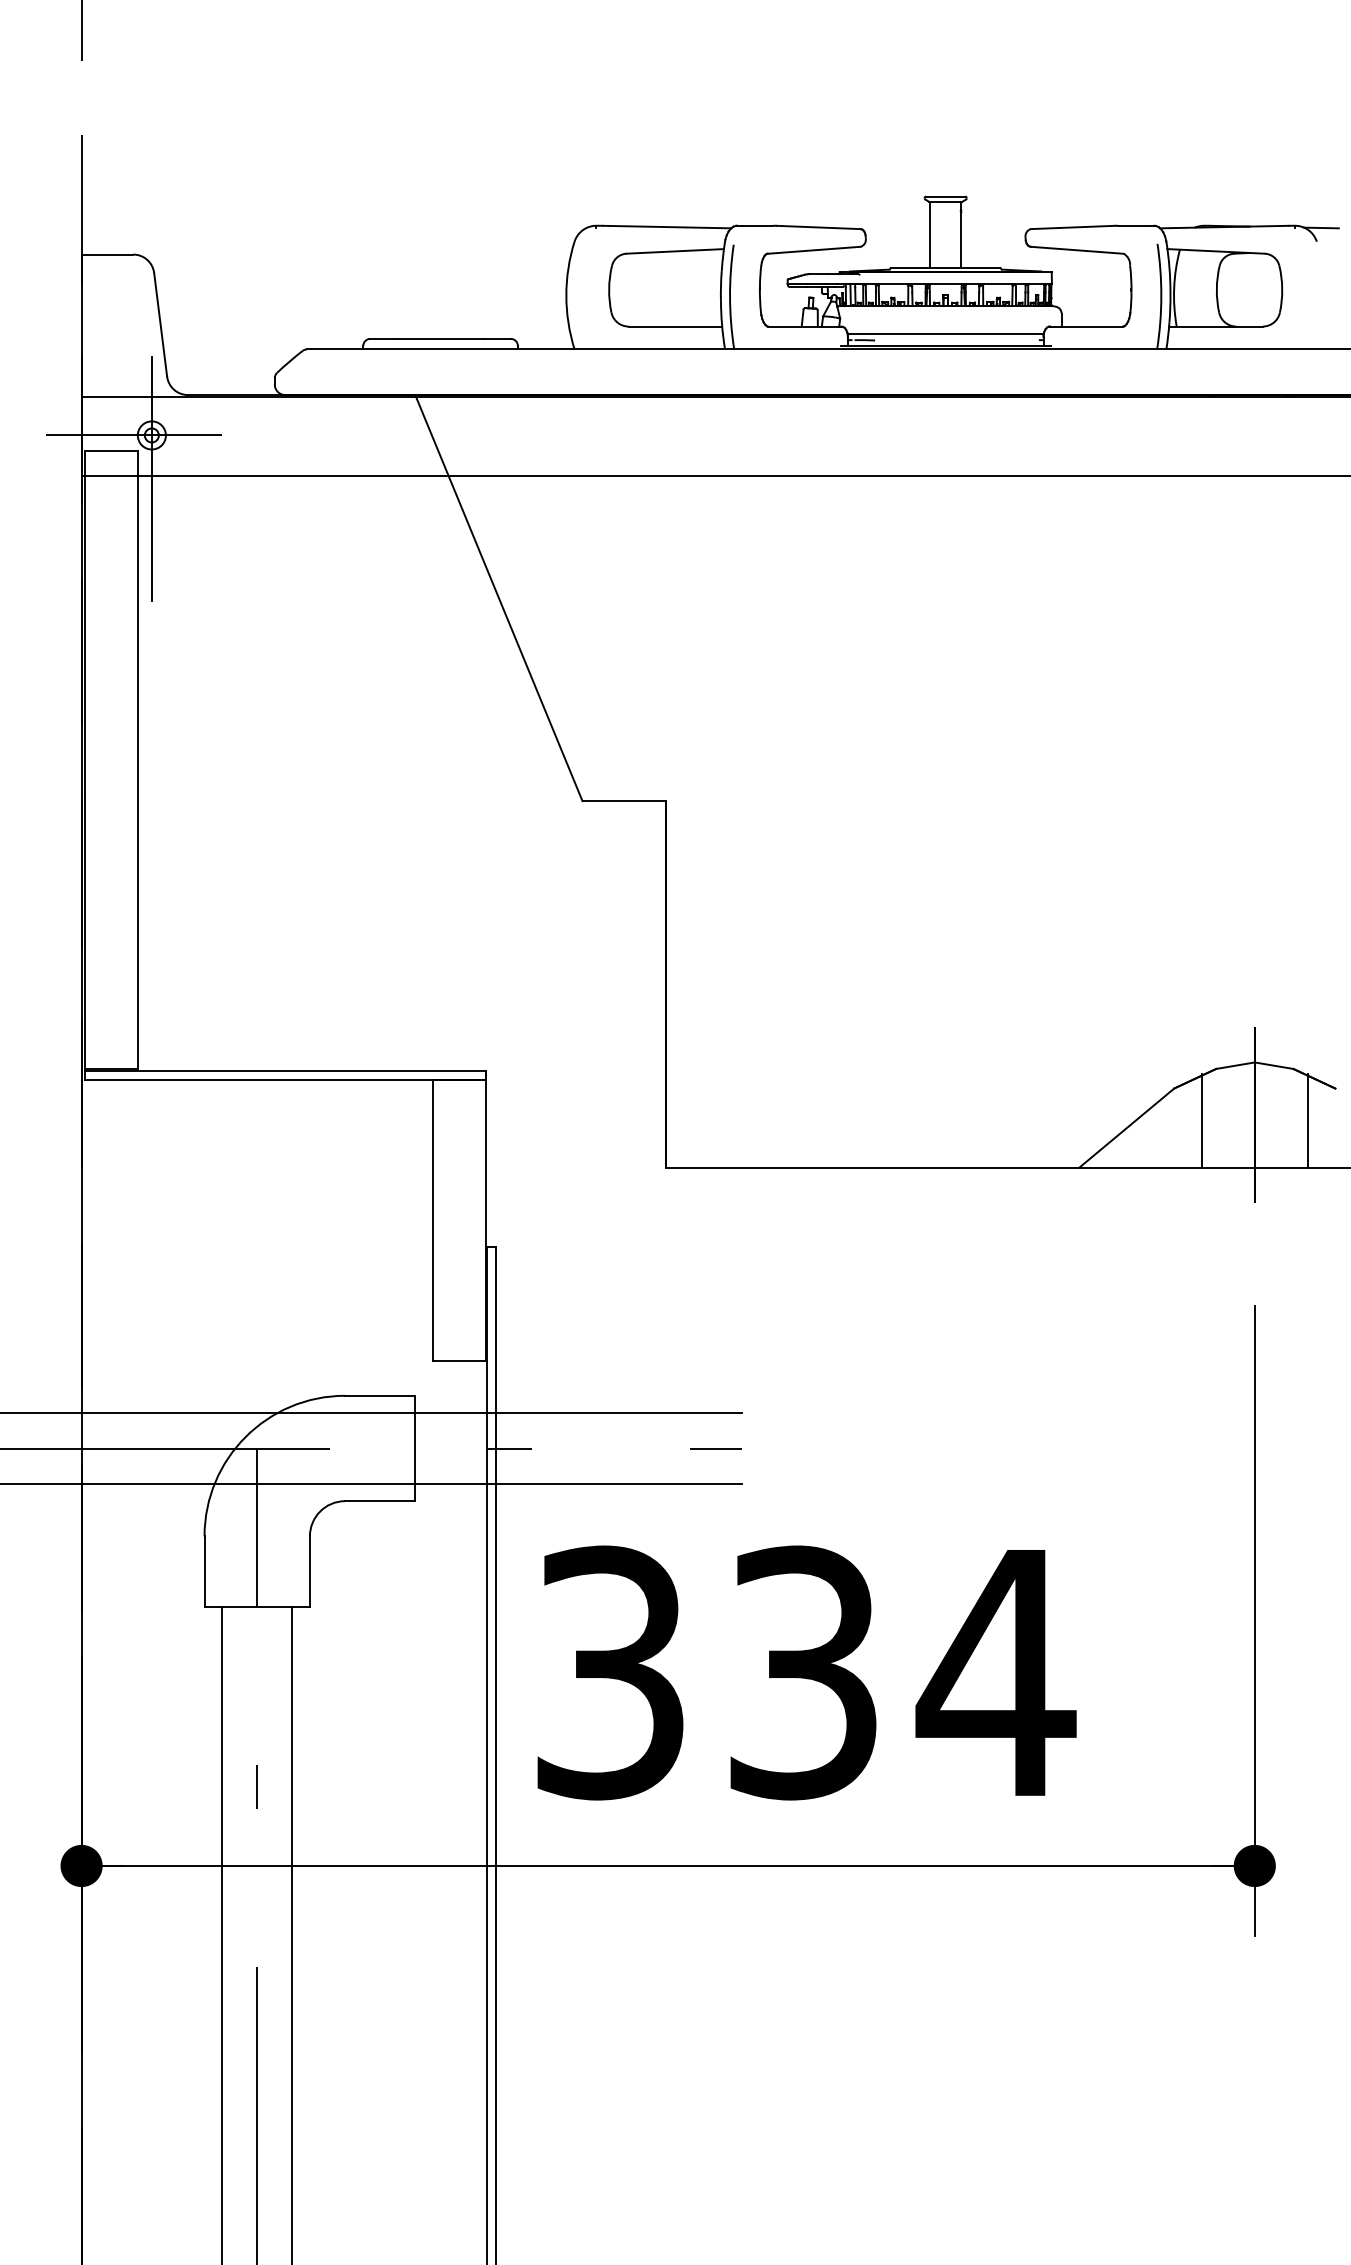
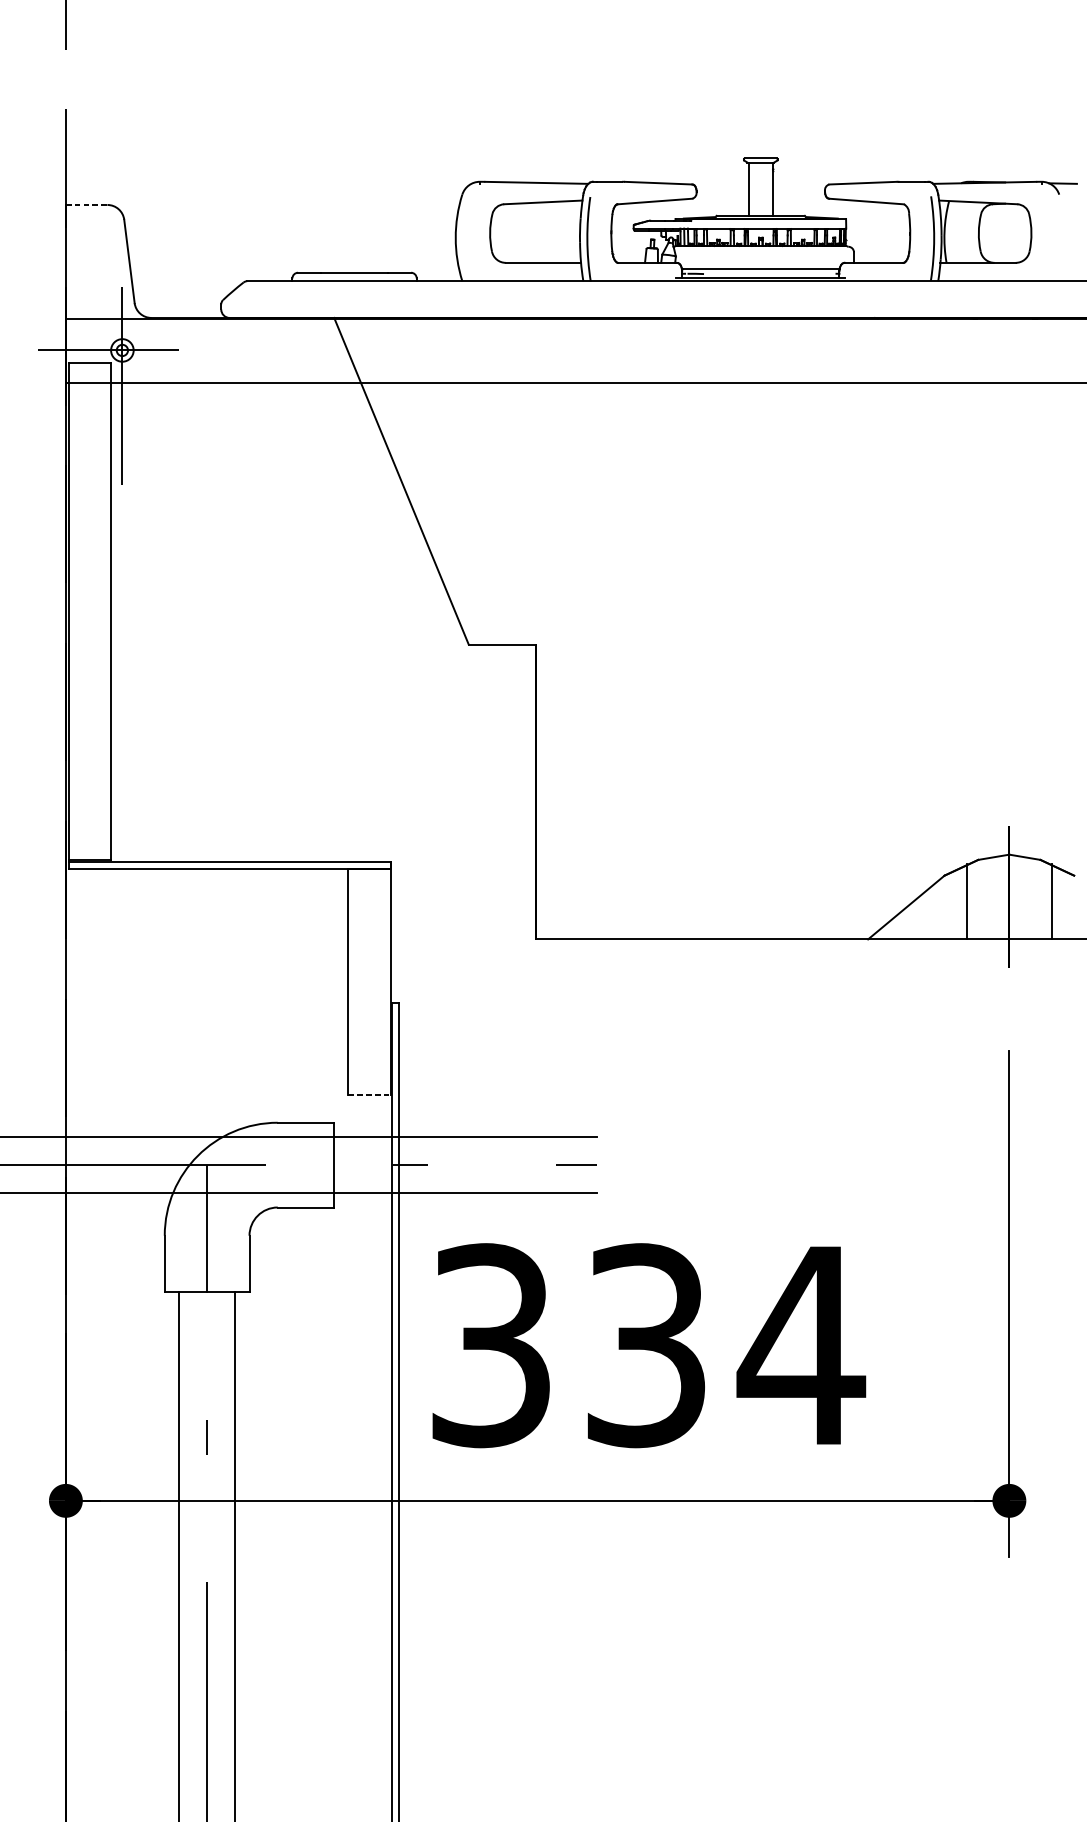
line: (107, 254) -> (86, 204), solid -> dashed
line: (459, 1361) -> (369, 1095), solid -> dashed

